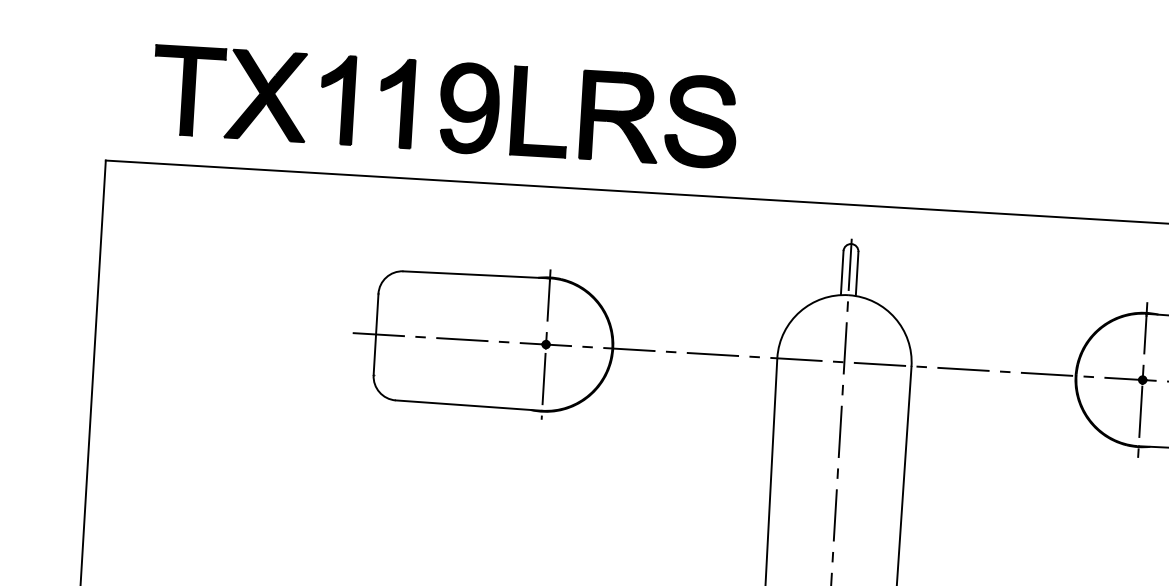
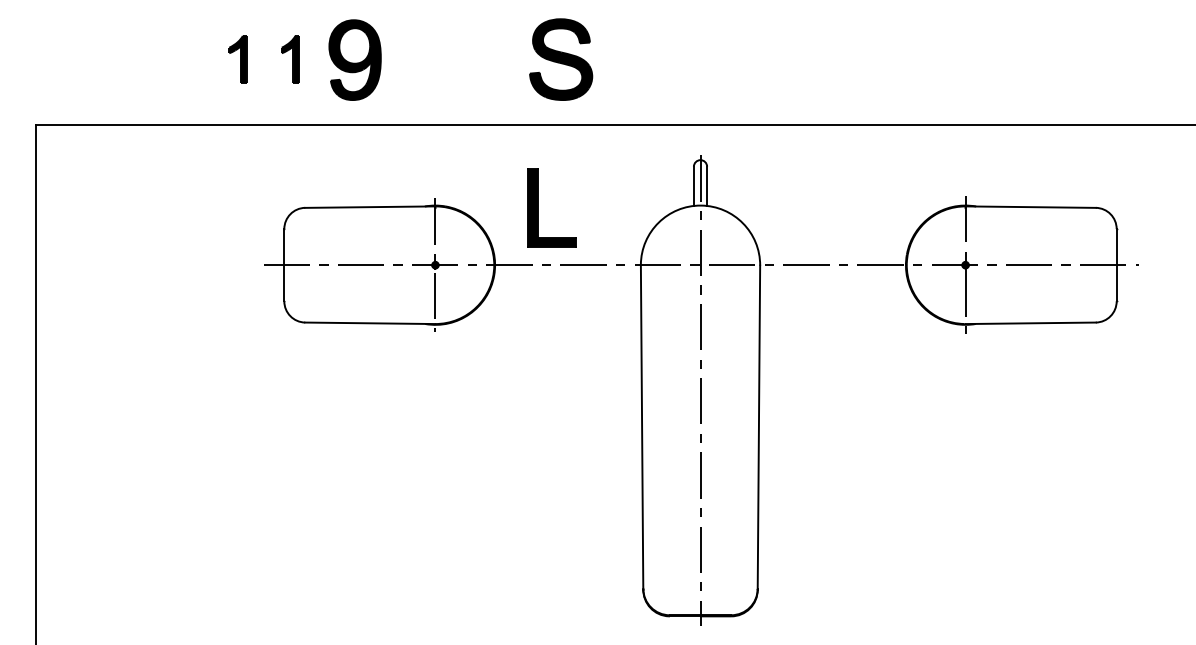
part: (337, 99) -> (237, 59), size x0.6
part: (396, 103) -> (290, 59), size x0.6
part: (248, 105) -> (159, 69), removed
part: (525, 111) -> (538, 207), moved
part: (620, 116) -> (489, 59), removed

